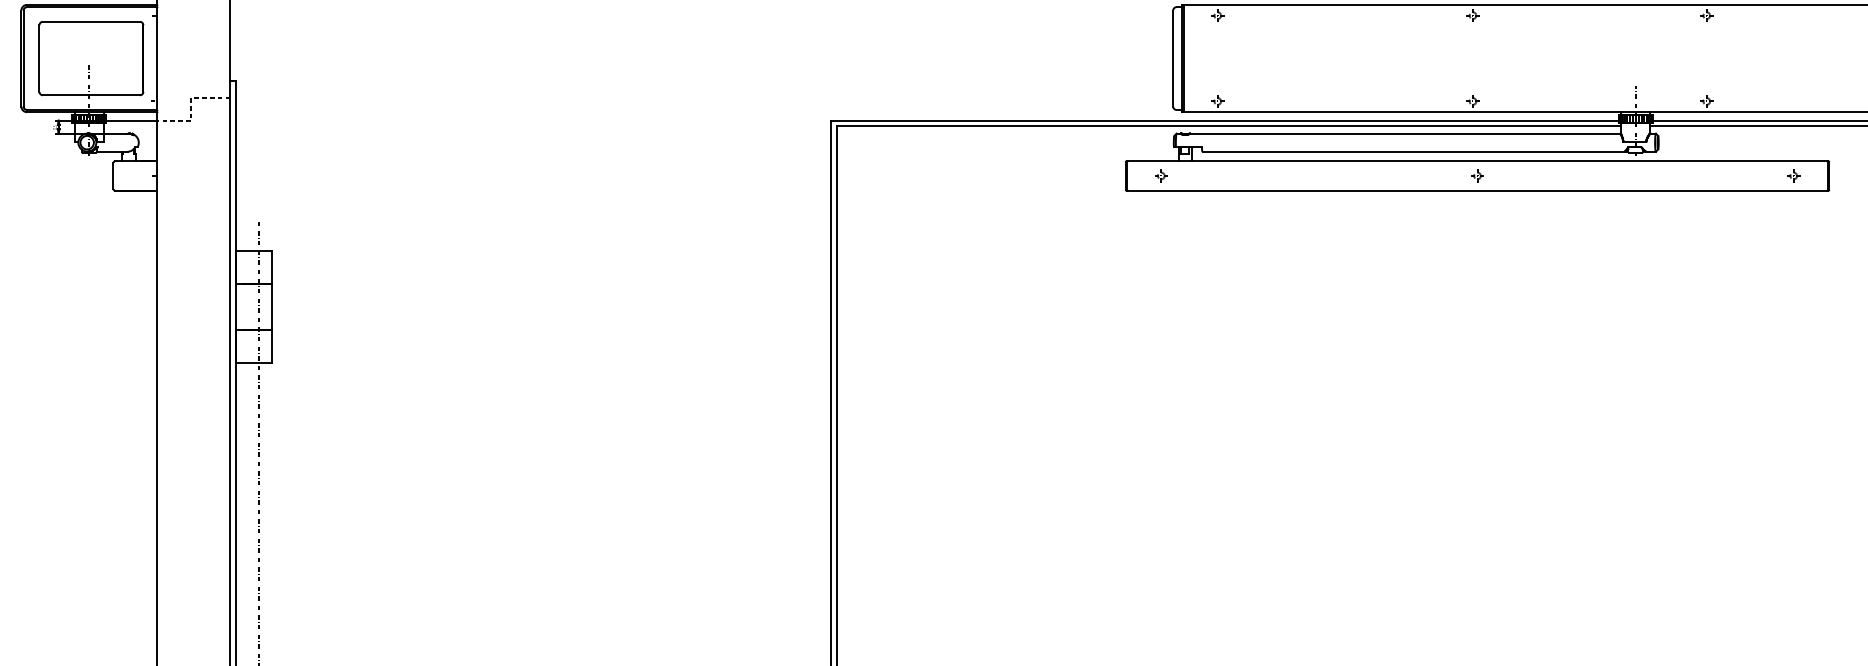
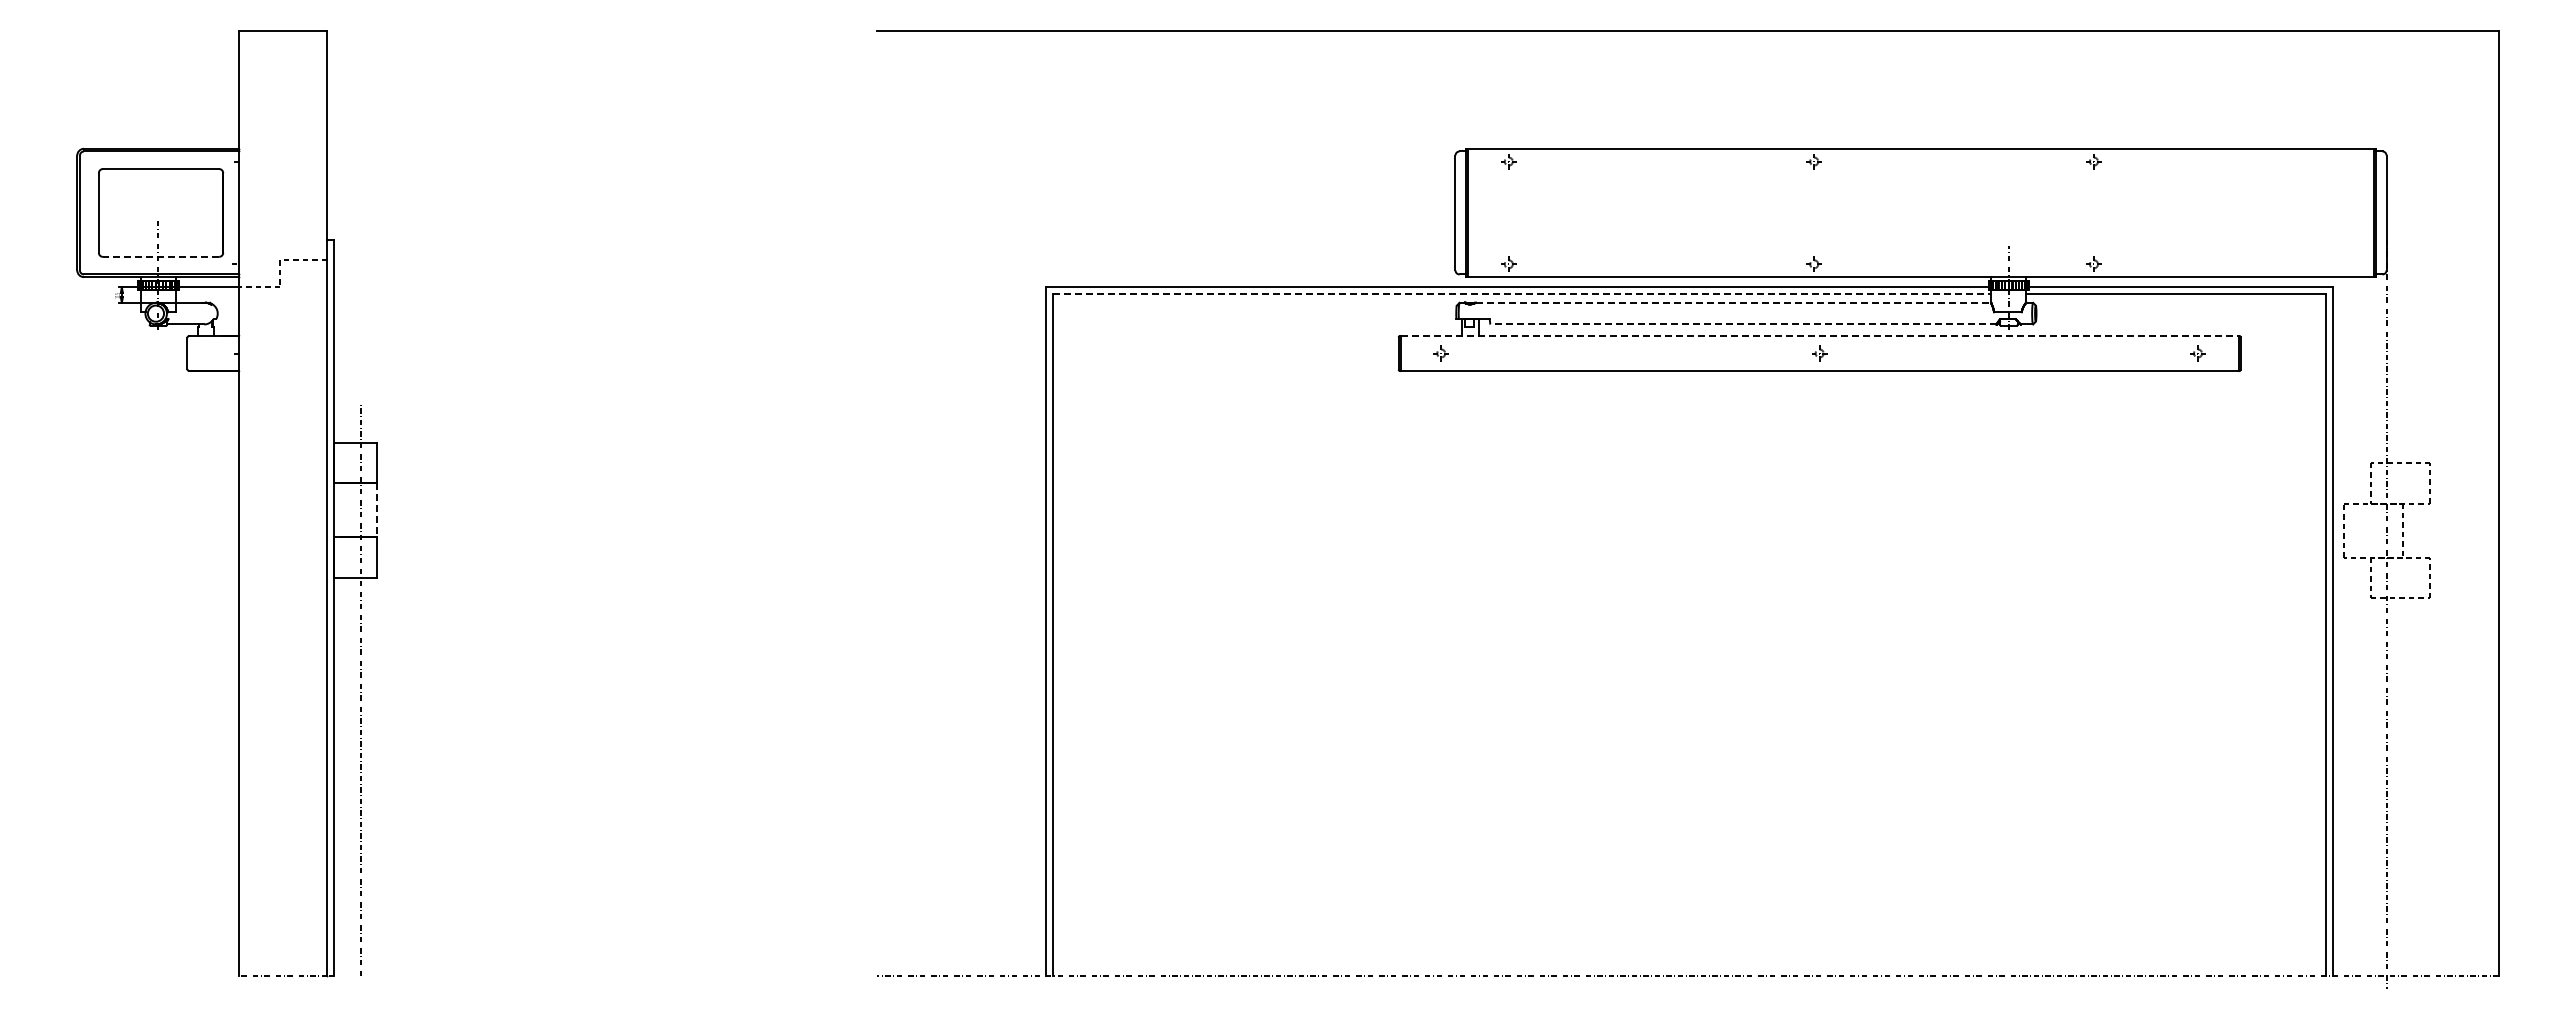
line: (90, 94) -> (160, 256), solid -> dashed
line: (1229, 126) -> (1522, 294), solid -> dashed
line: (1405, 133) -> (1733, 302), solid -> dashed
line: (1413, 151) -> (1743, 324), solid -> dashed
line: (1477, 160) -> (1819, 335), solid -> dashed
line: (272, 307) -> (377, 510), solid -> dashed

